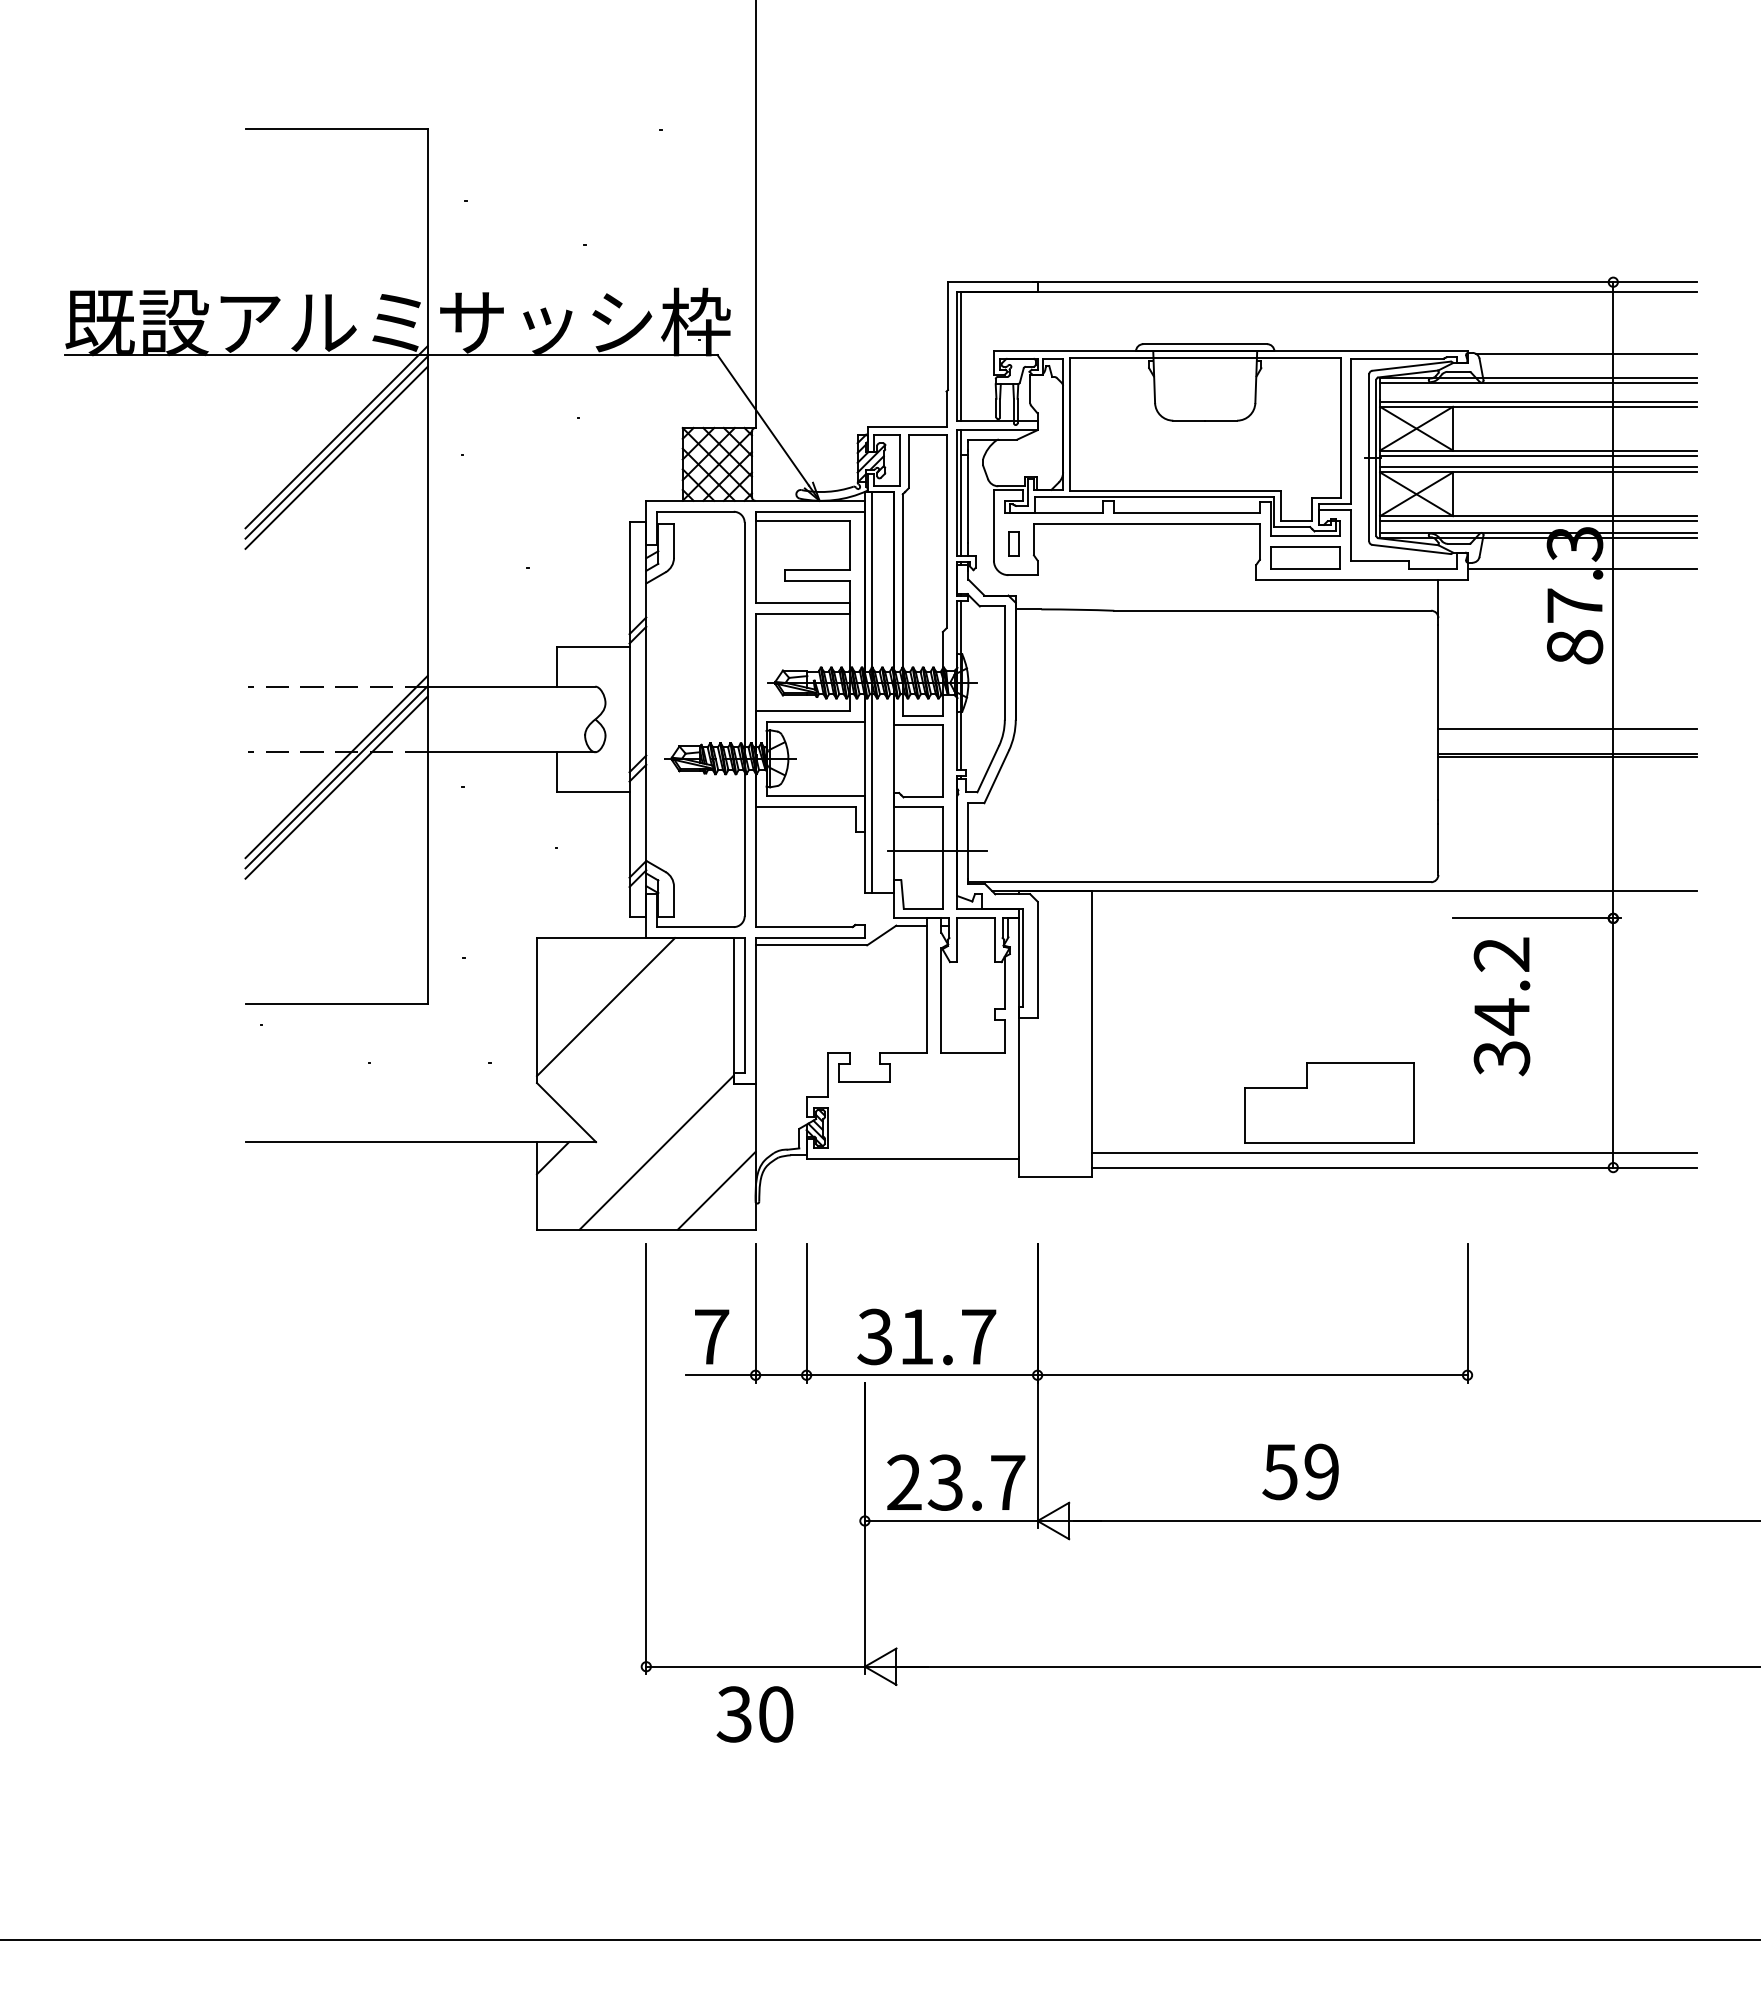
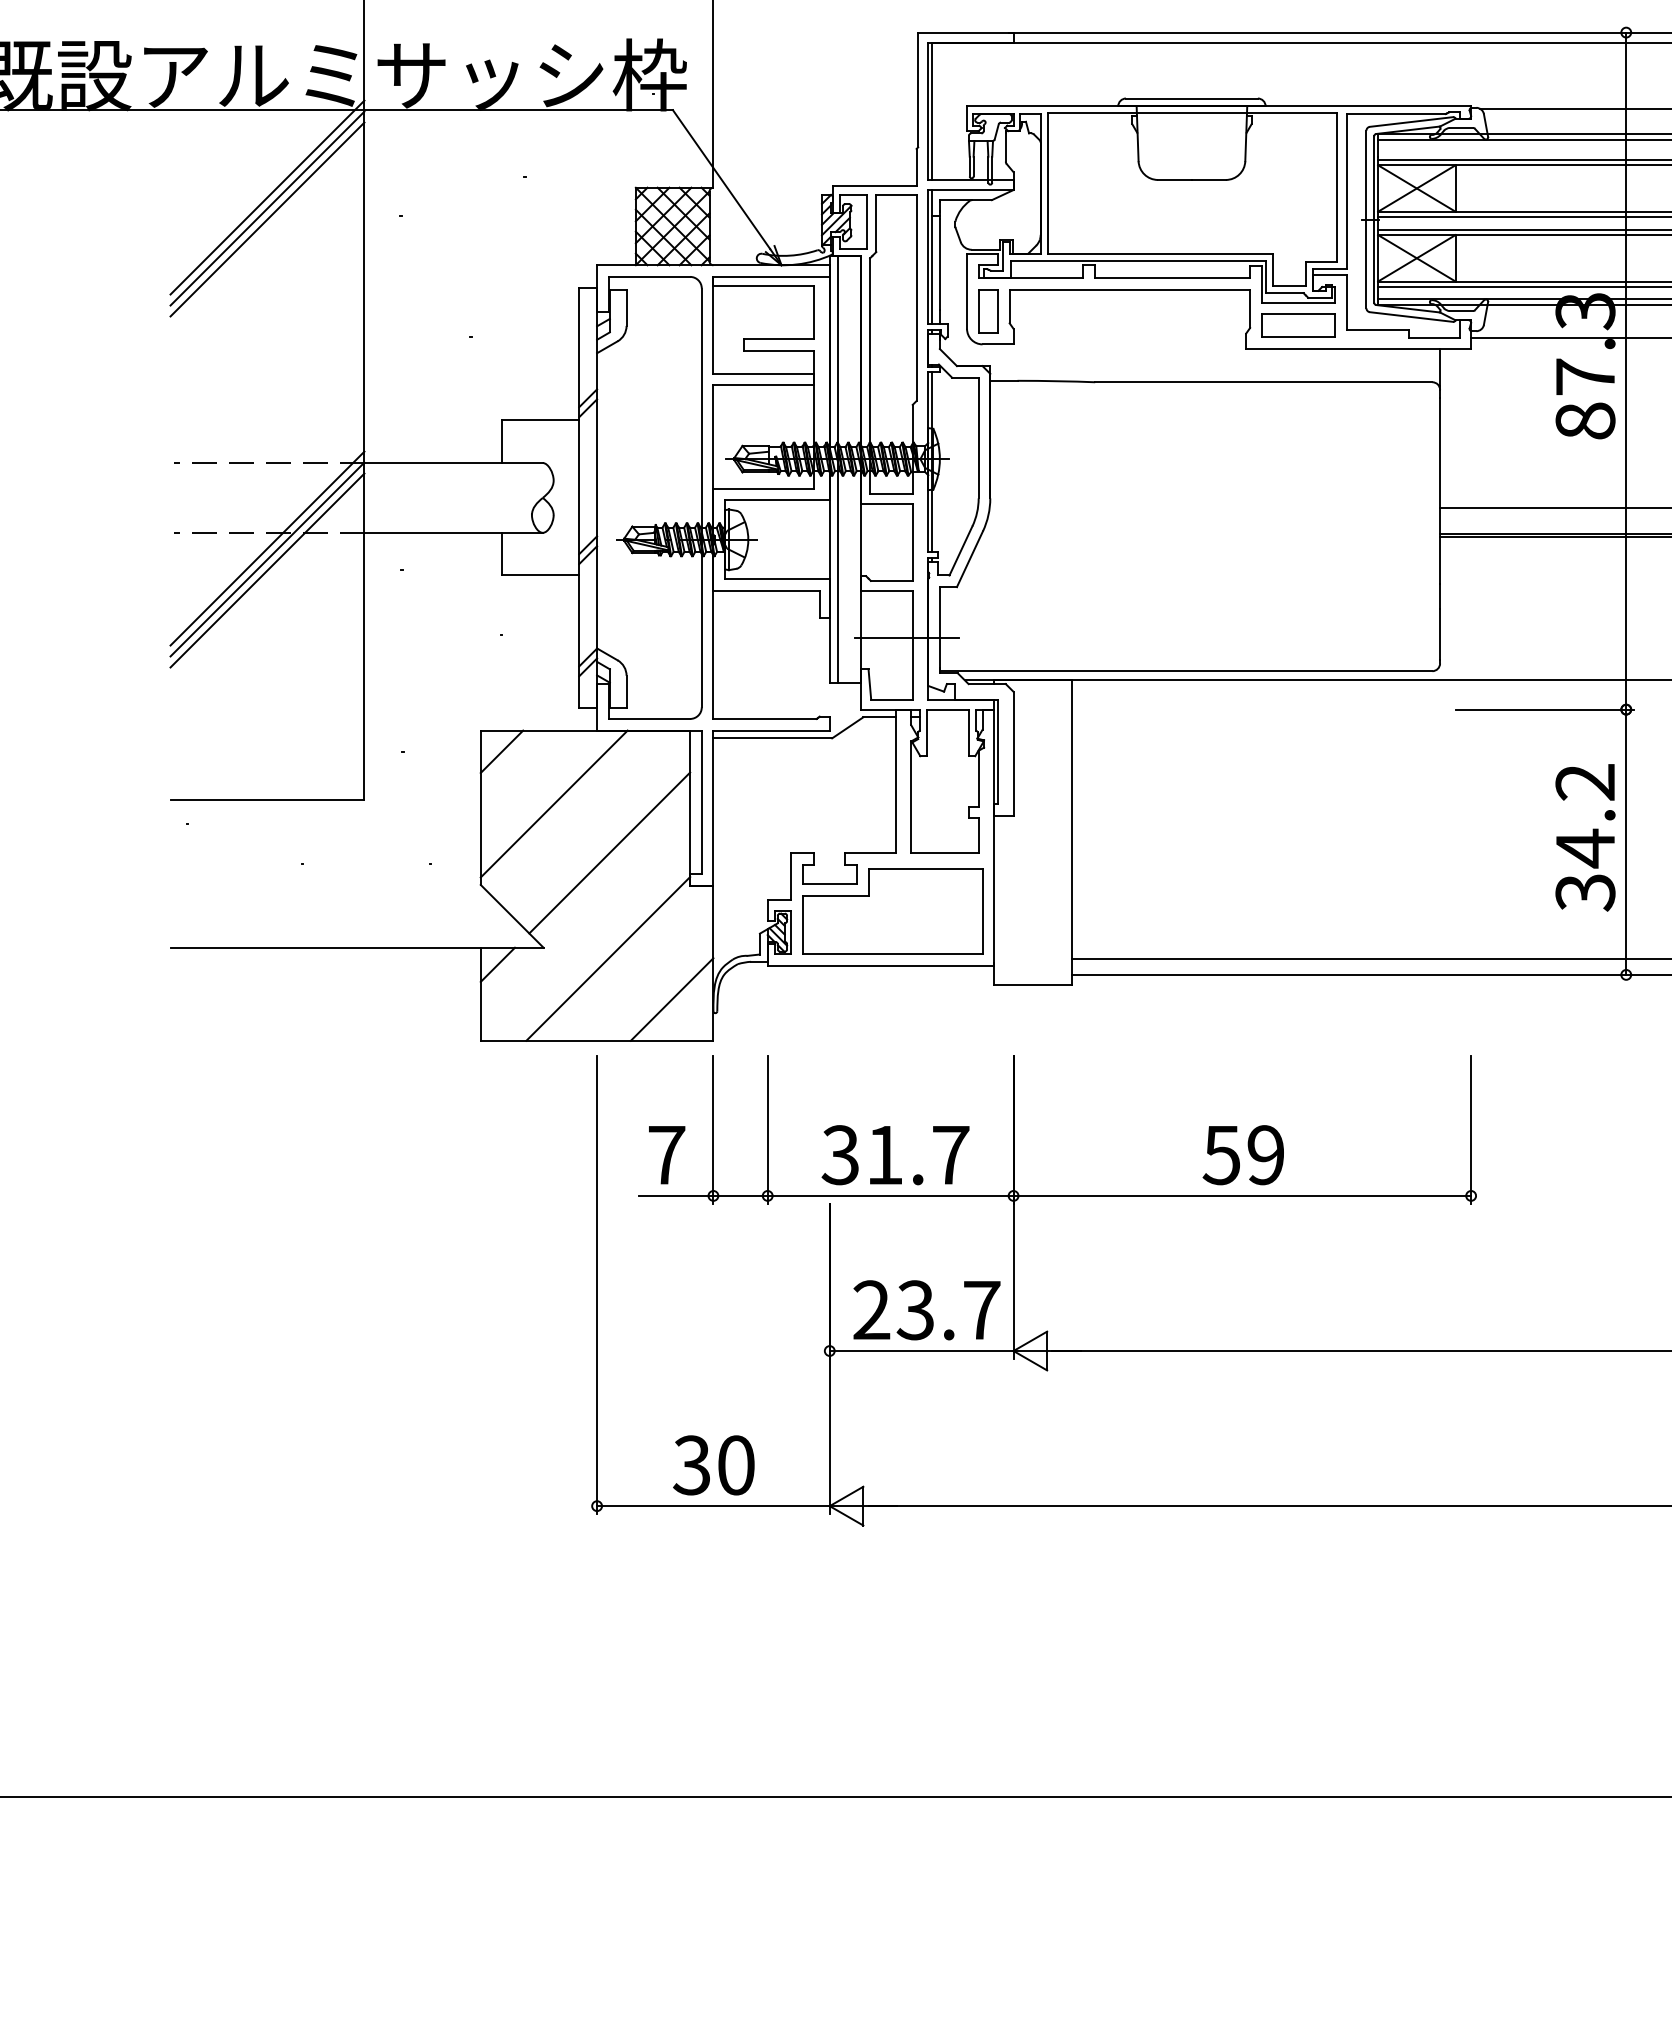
part: (1013, 543) -> (987, 310), size x1.67
line: (556, 957) -> (501, 751), added
text: (1501, 1006) -> (1584, 837), moved
line: (657, 1052) -> (609, 852), added
part: (1329, 1102) -> (892, 910), moved
text: (1300, 1471) -> (1243, 1154), moved
text: (754, 1714) -> (713, 1465), moved

